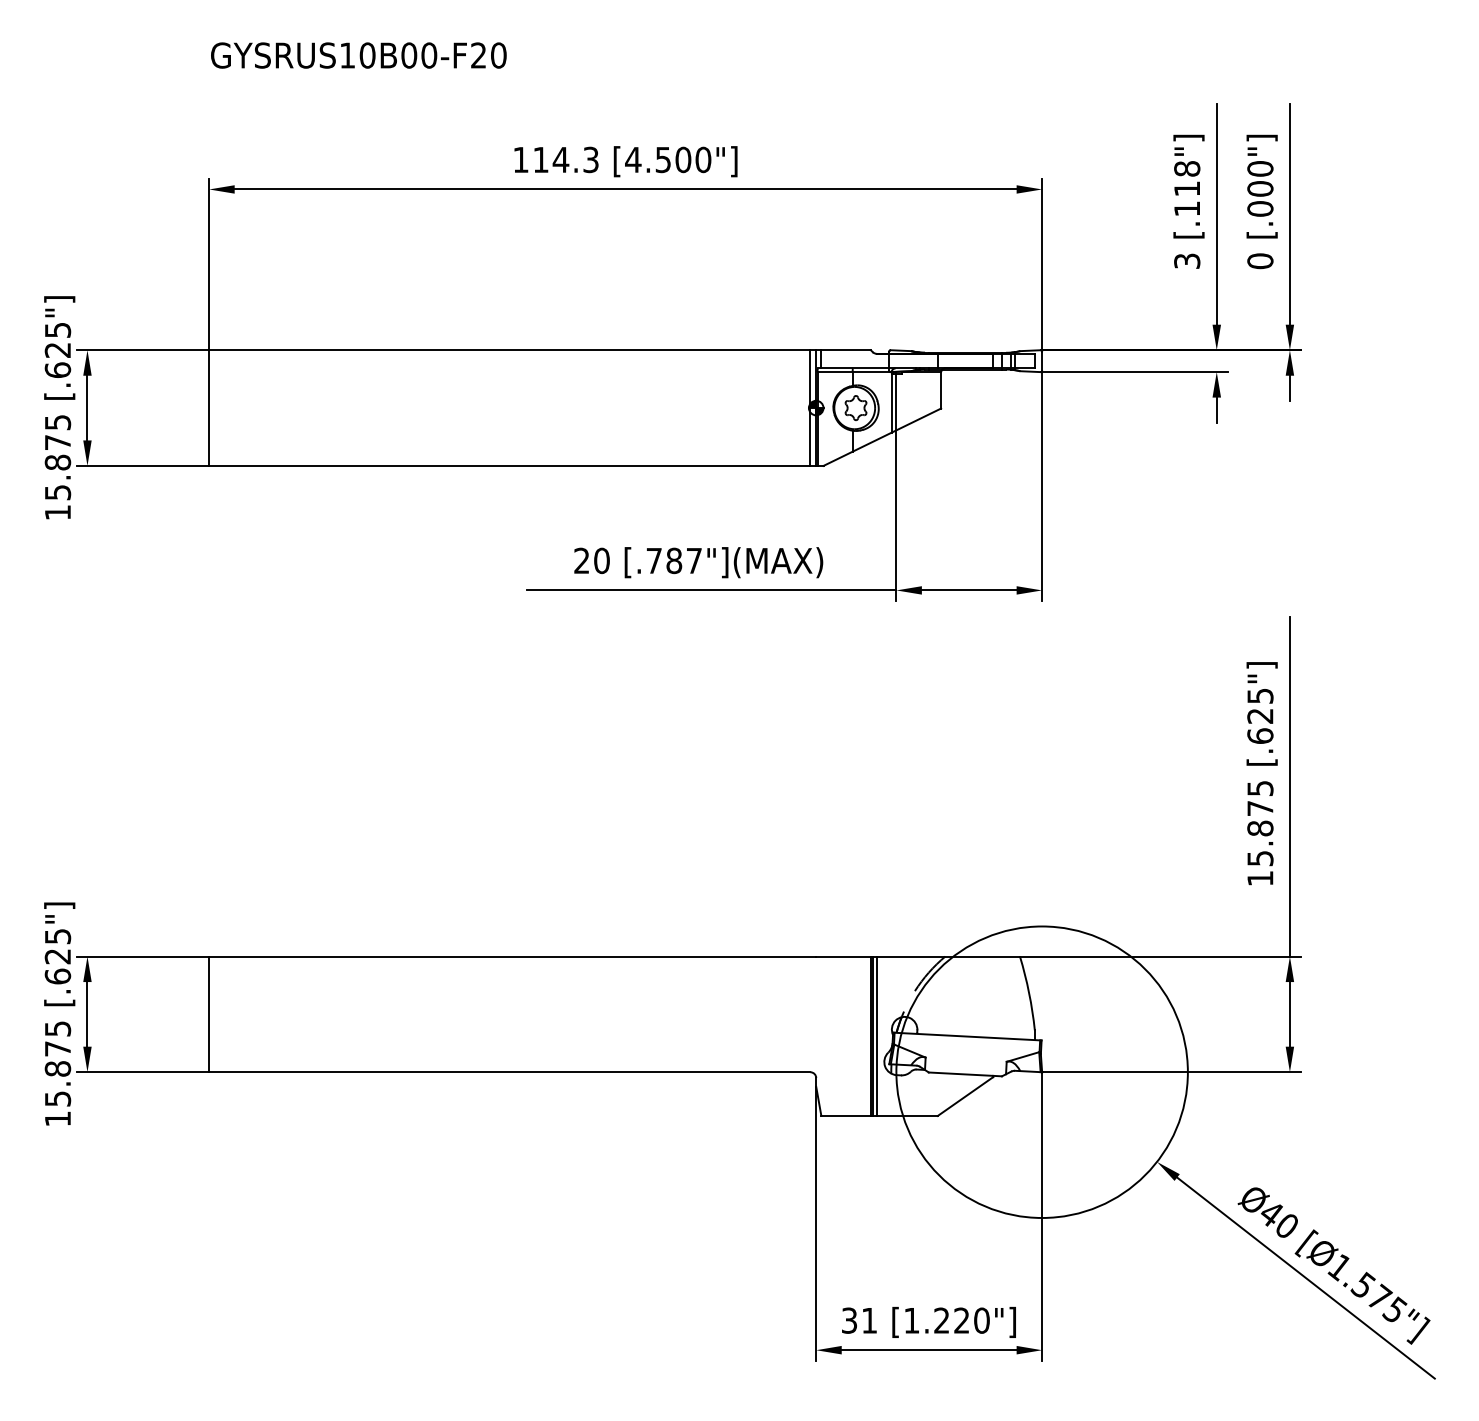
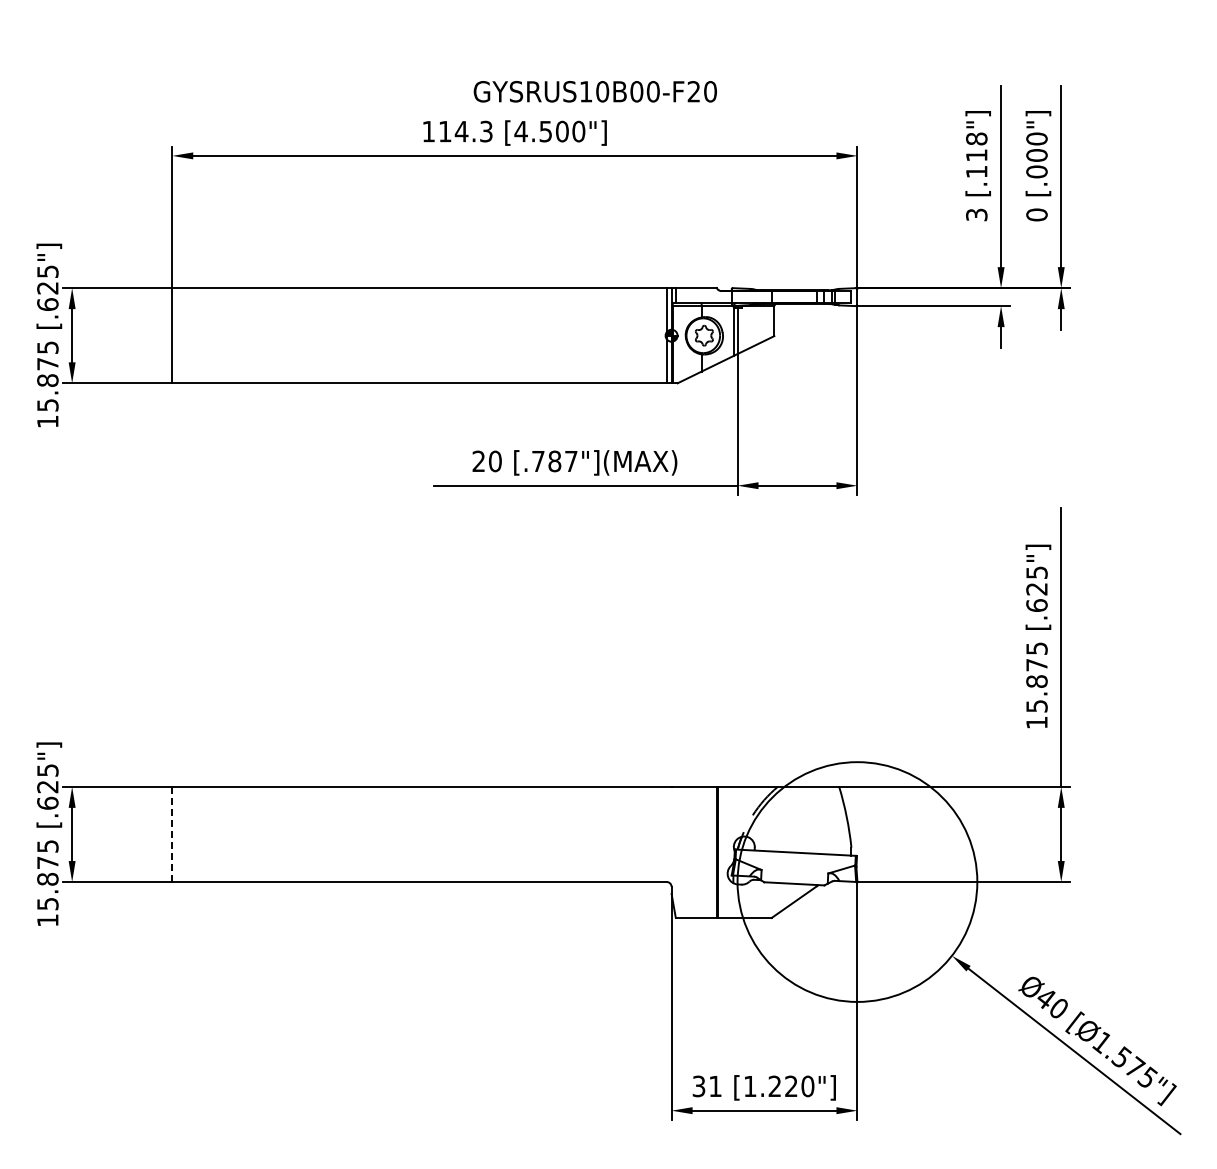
text: (357, 55) -> (594, 91), moved
line: (209, 1014) -> (172, 834), solid -> dashed
line: (876, 1036) -> (721, 852), removed

